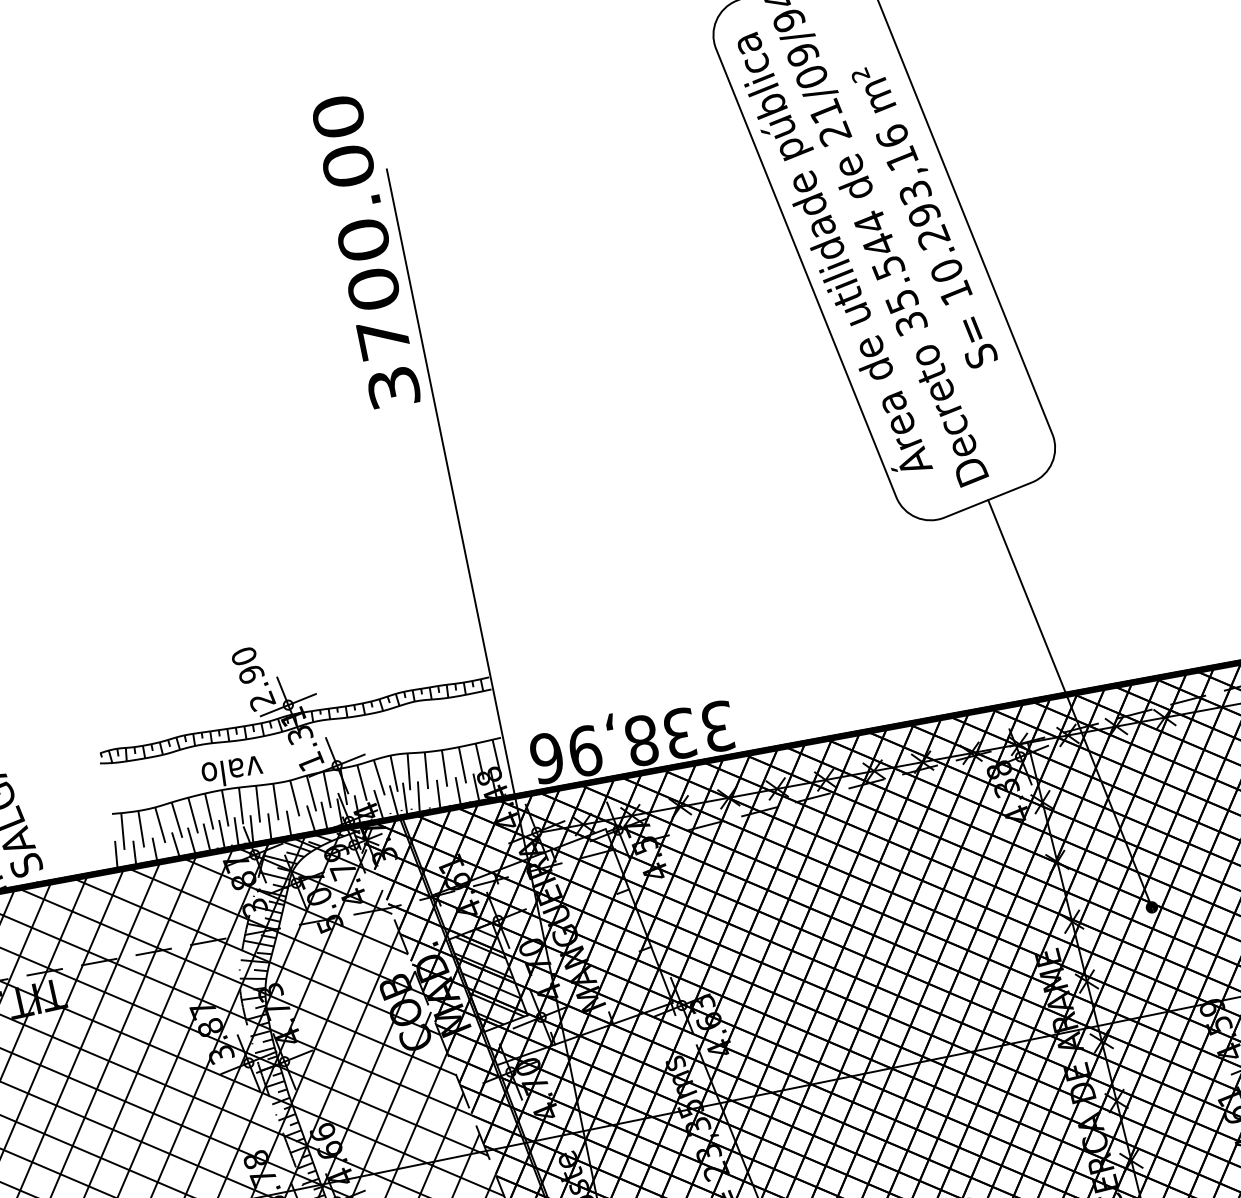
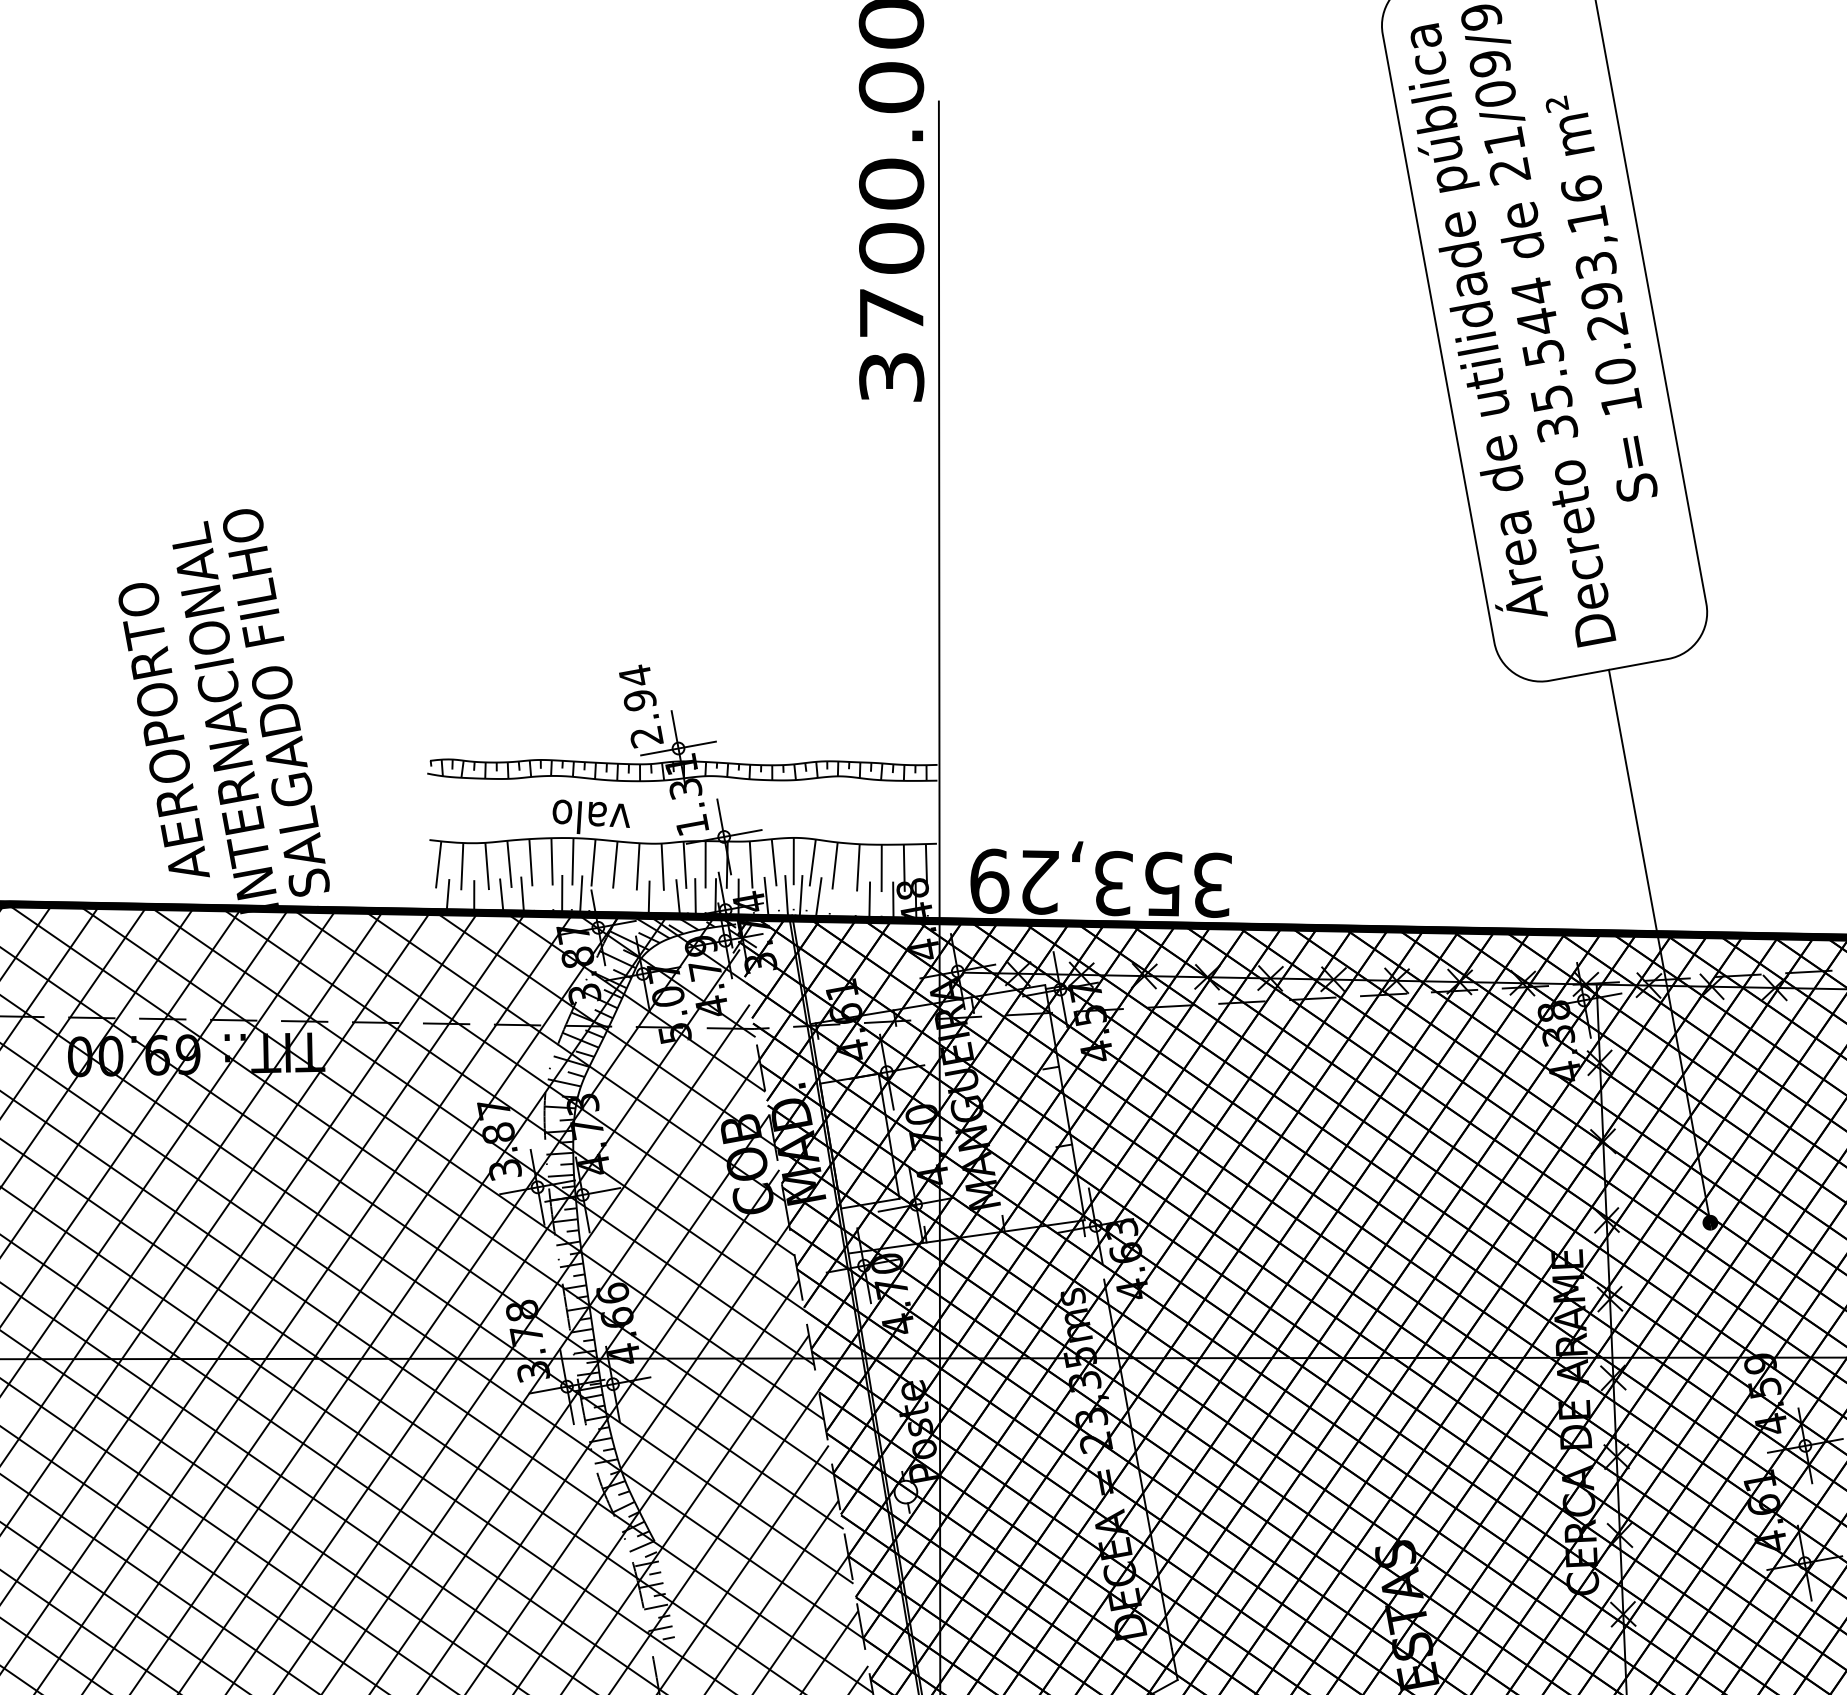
text: (244, 655) -> (635, 675), 2.90 -> 2.94
text: (613, 745) -> (1076, 882), 338,96 -> 353,29
line: (437, 794) -> (843, 898), removed
line: (269, 826) -> (623, 895), removed
line: (251, 829) -> (600, 894), removed
line: (206, 836) -> (542, 892), removed
line: (116, 854) -> (424, 891), removed
hatch: (487, 976) -> (859, 1140), removed

